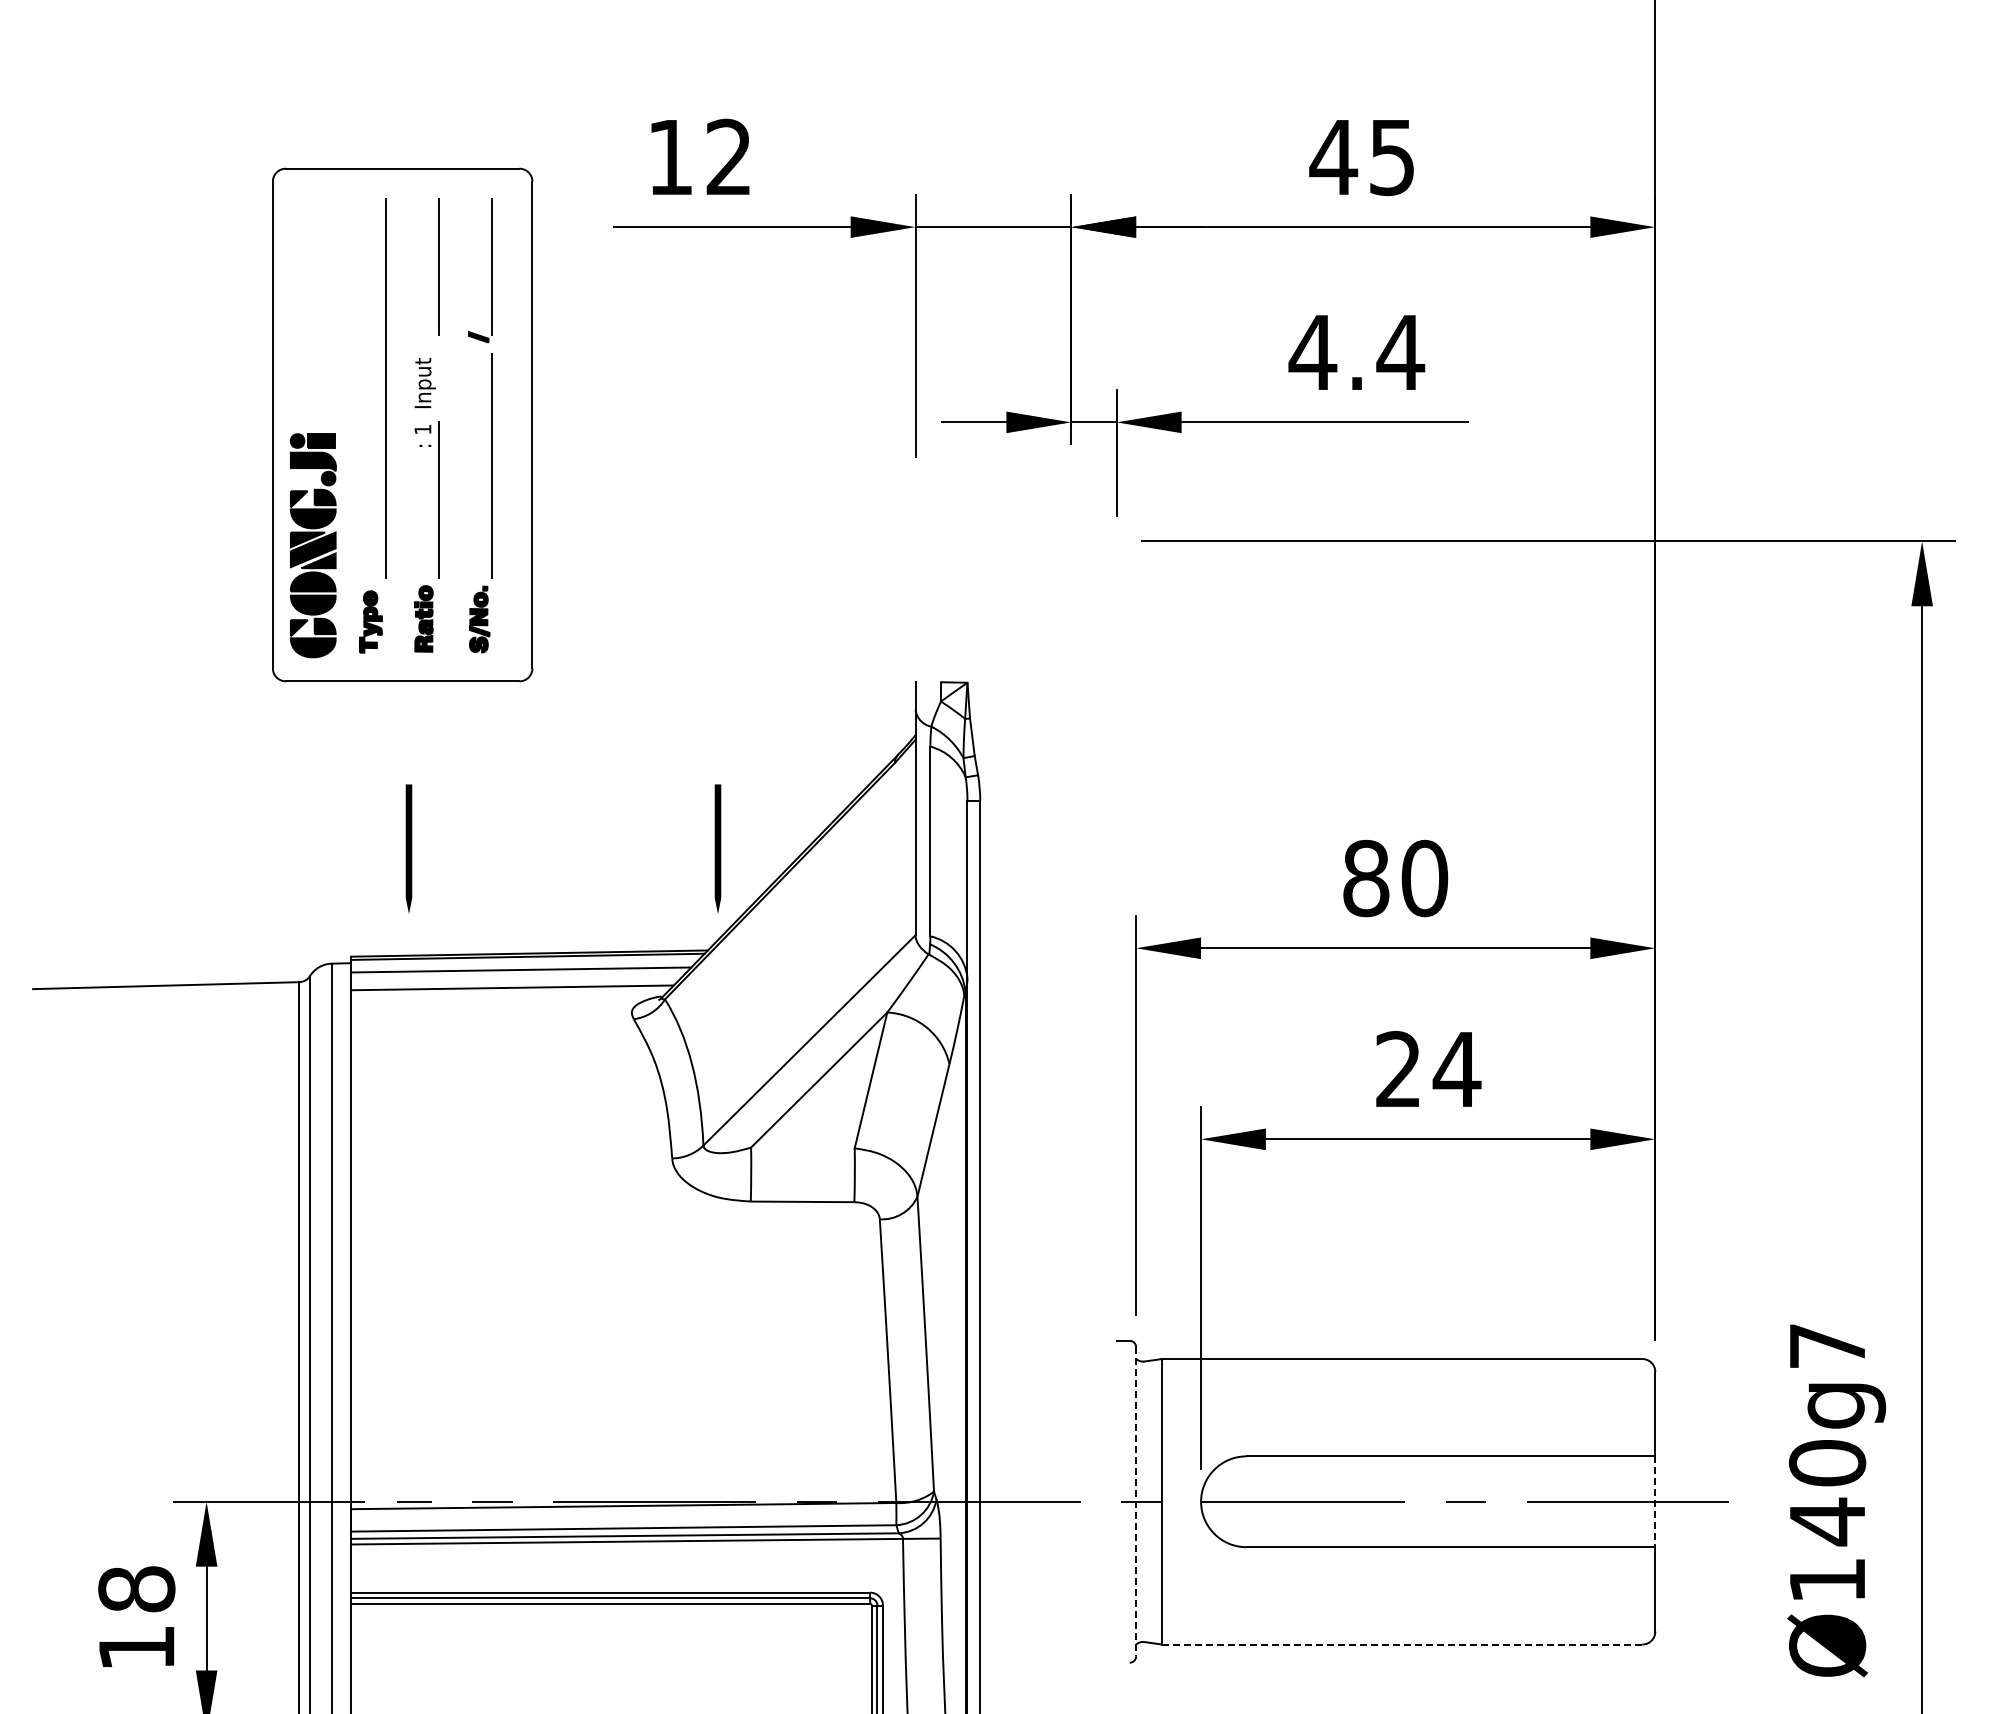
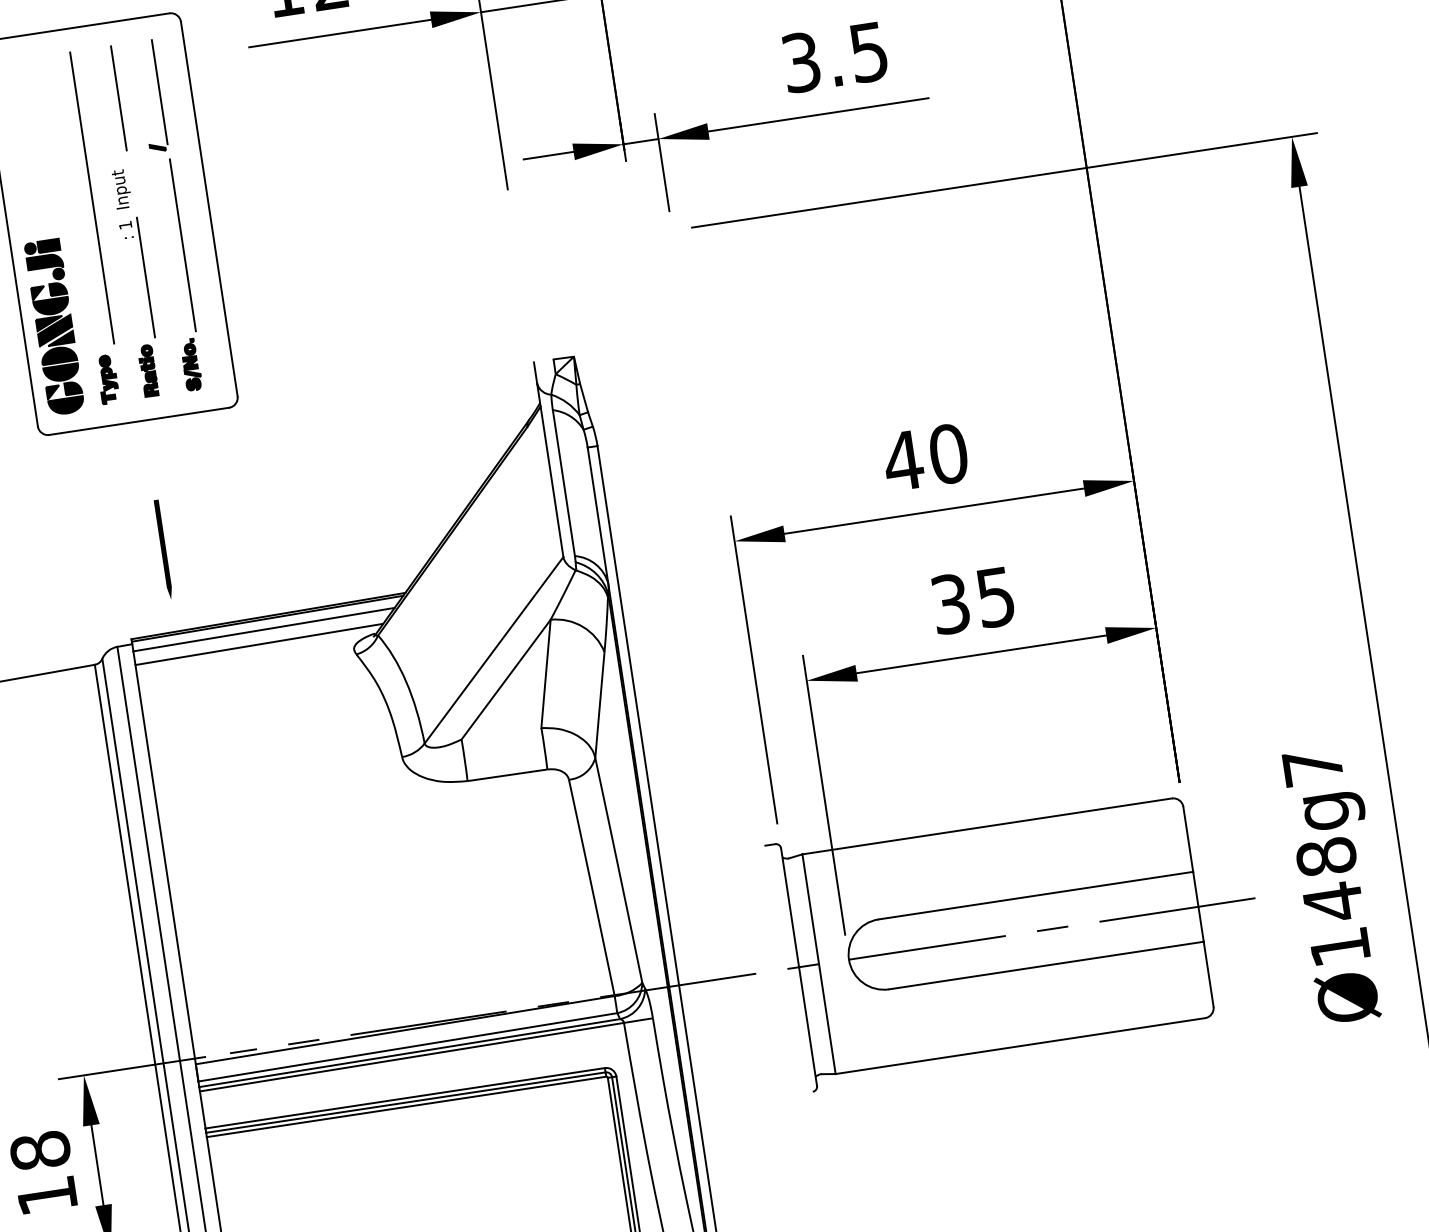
text: (1356, 352) -> (834, 57), 4.4 -> 3.5
line: (717, 848) -> (400, 513), removed
text: (1365, 878) -> (902, 461), 80 -> 40
text: (1428, 1069) -> (973, 600), 24 -> 35
text: (1827, 1463) -> (1326, 857), Ø140g7 -> Ø148g7
line: (1136, 1502) -> (799, 967), dashed -> solid
line: (1655, 1502) -> (1198, 907), dashed -> solid
line: (1402, 1644) -> (1020, 1046), dashed -> solid

